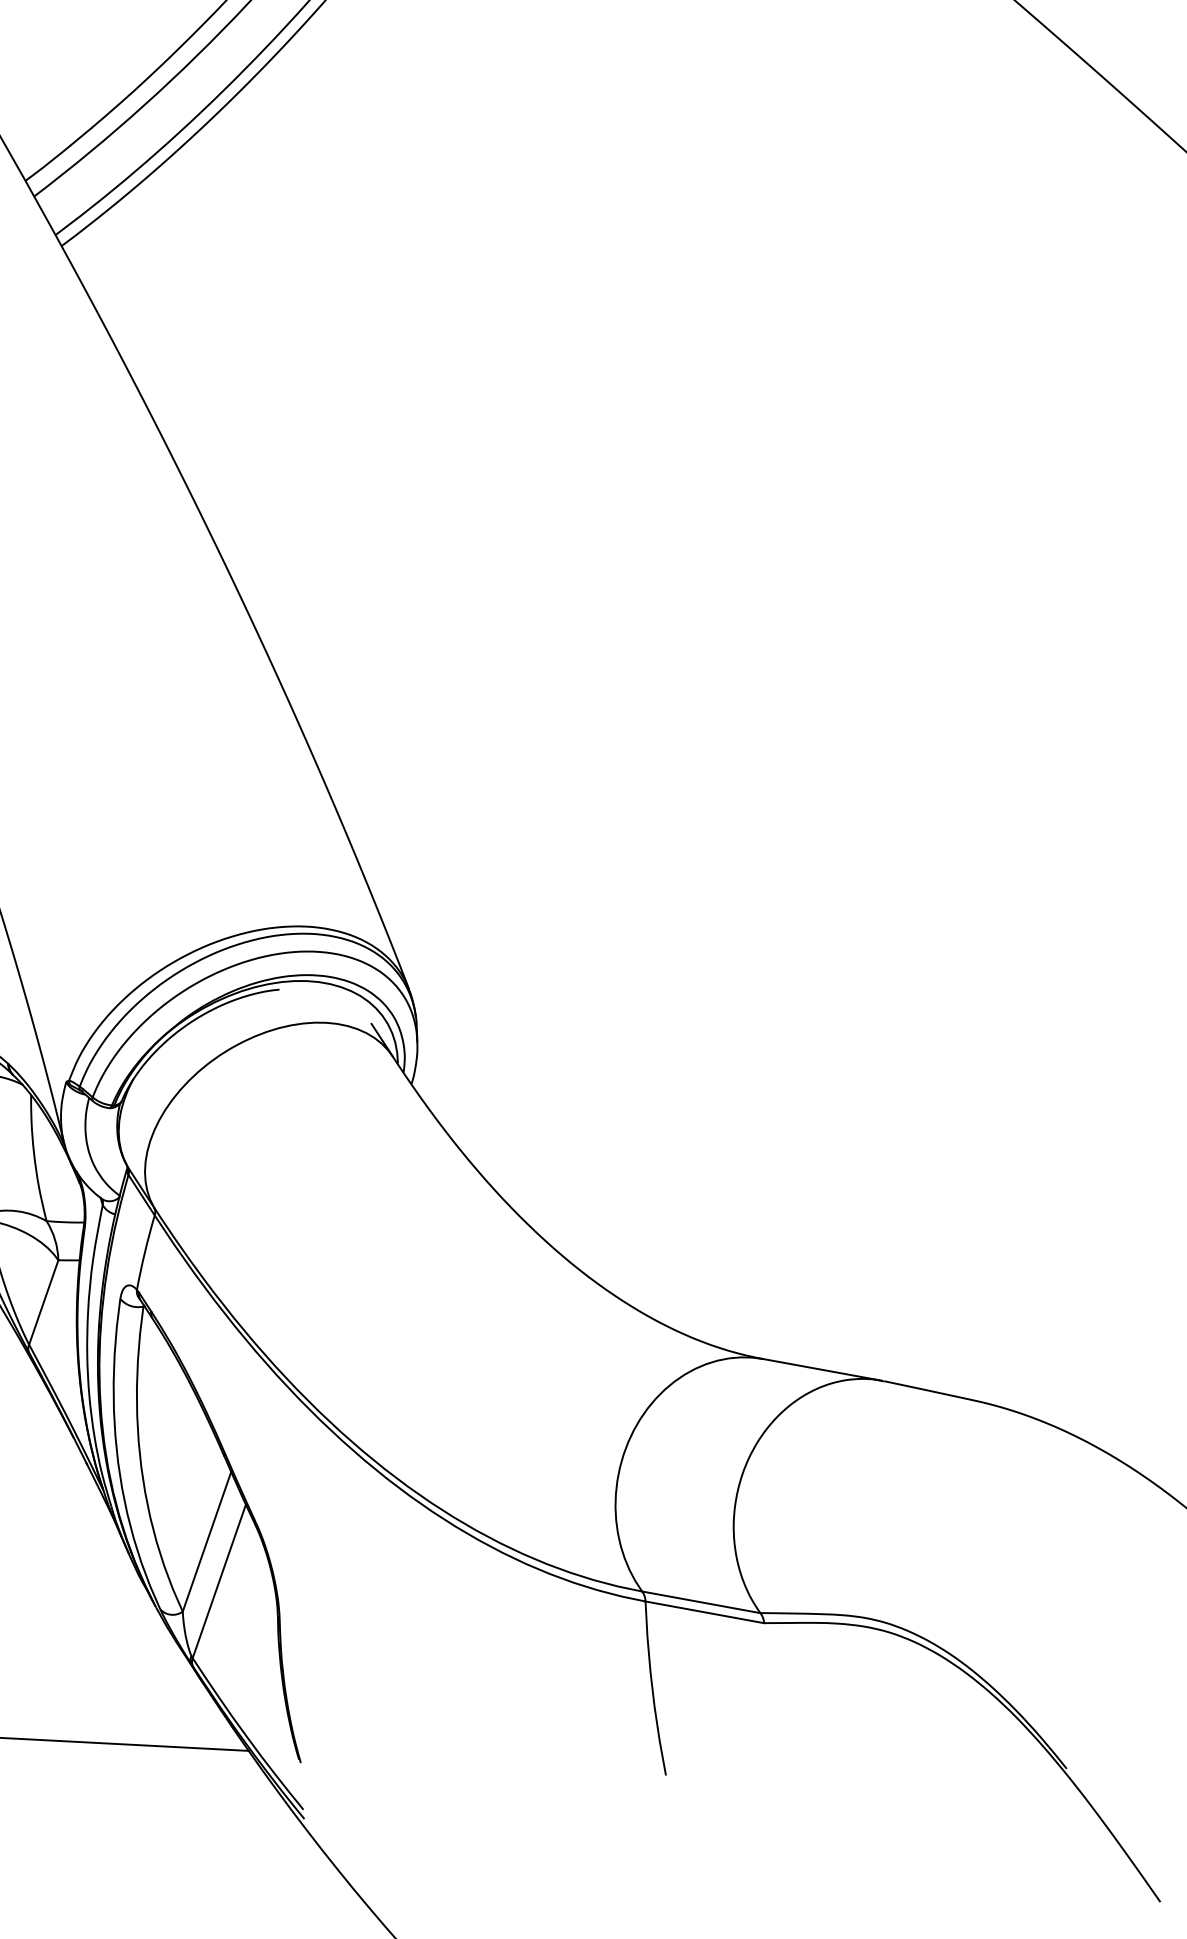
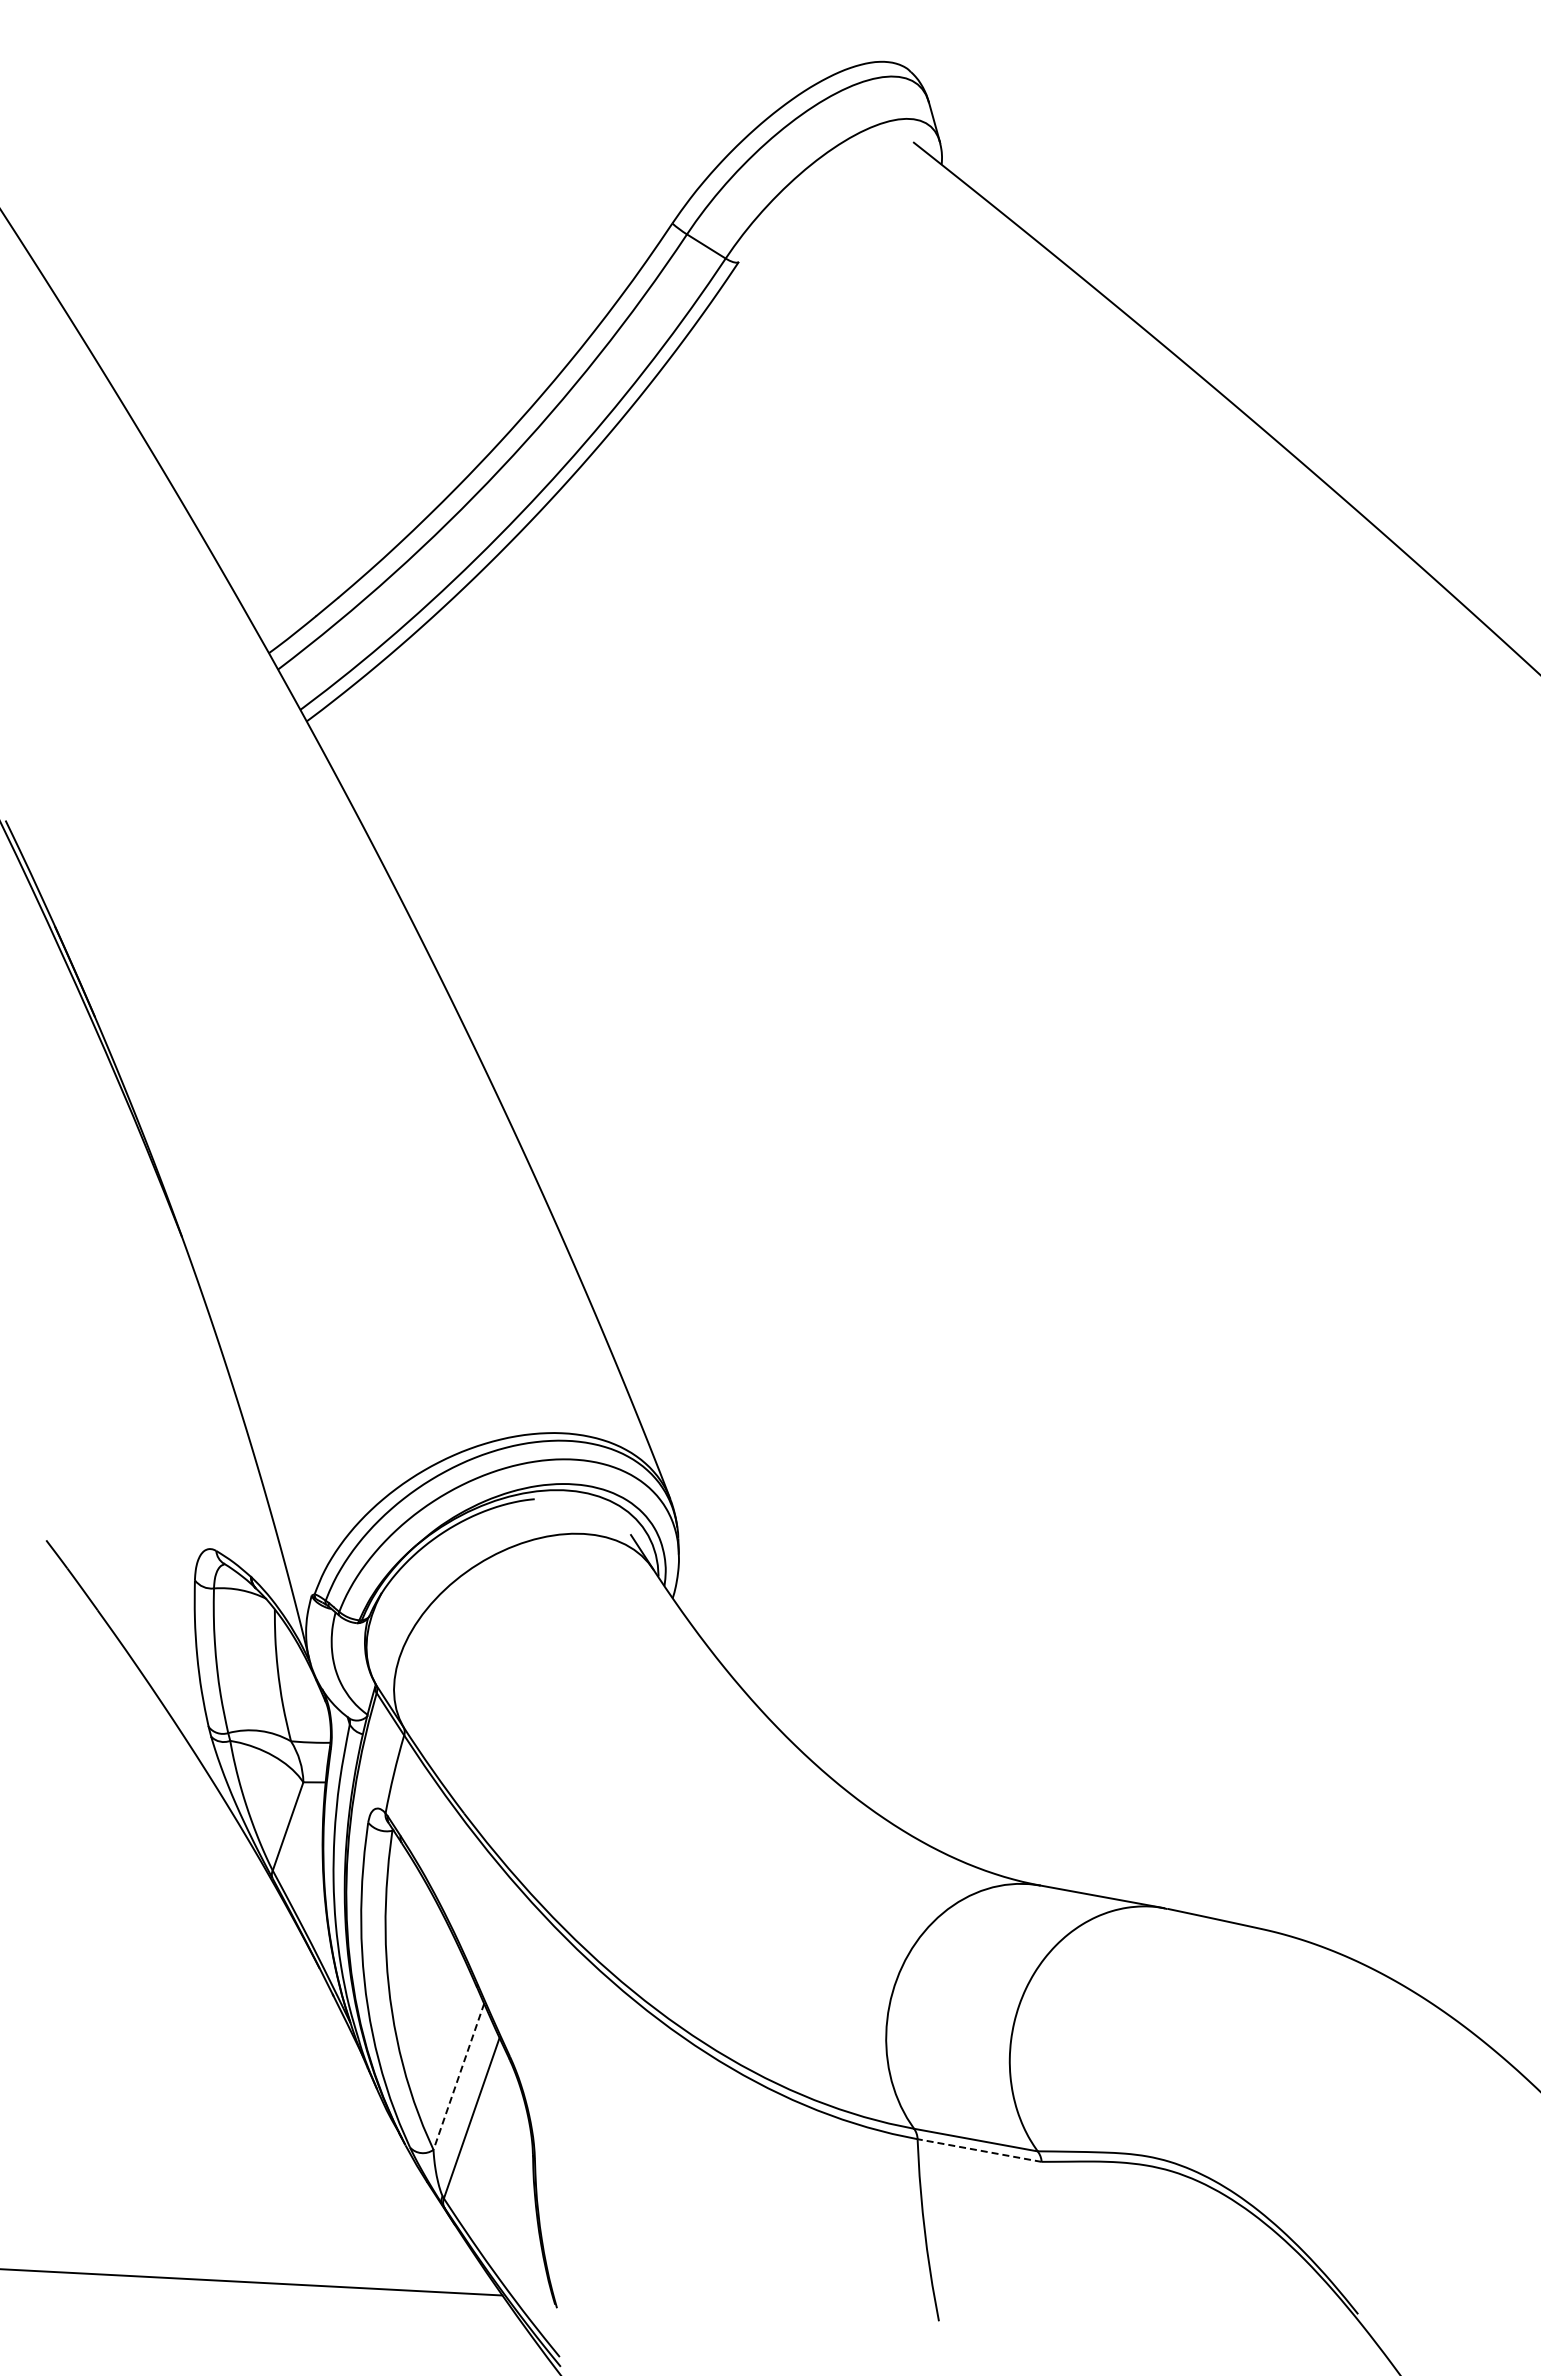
line: (206, 1542) -> (458, 2077), solid -> dashed
line: (704, 1612) -> (979, 2150), solid -> dashed

